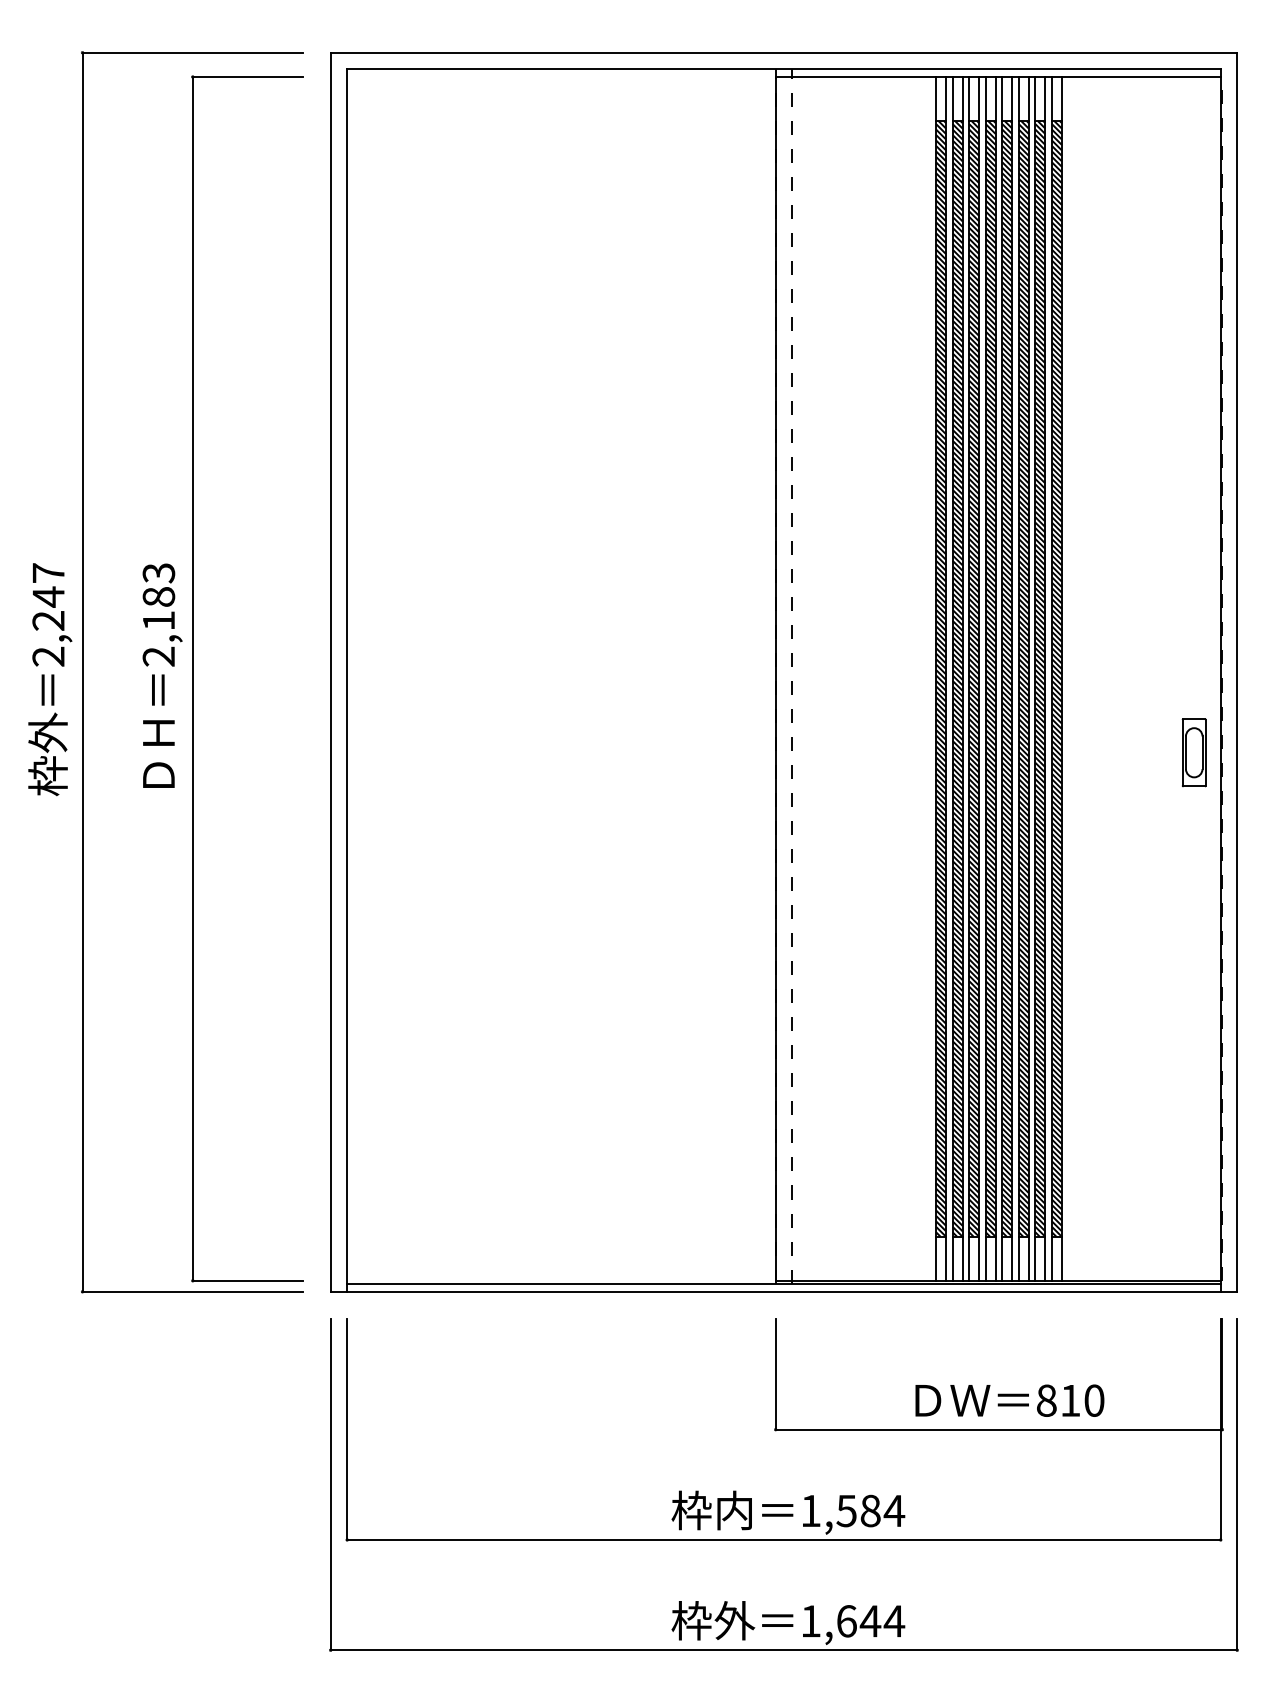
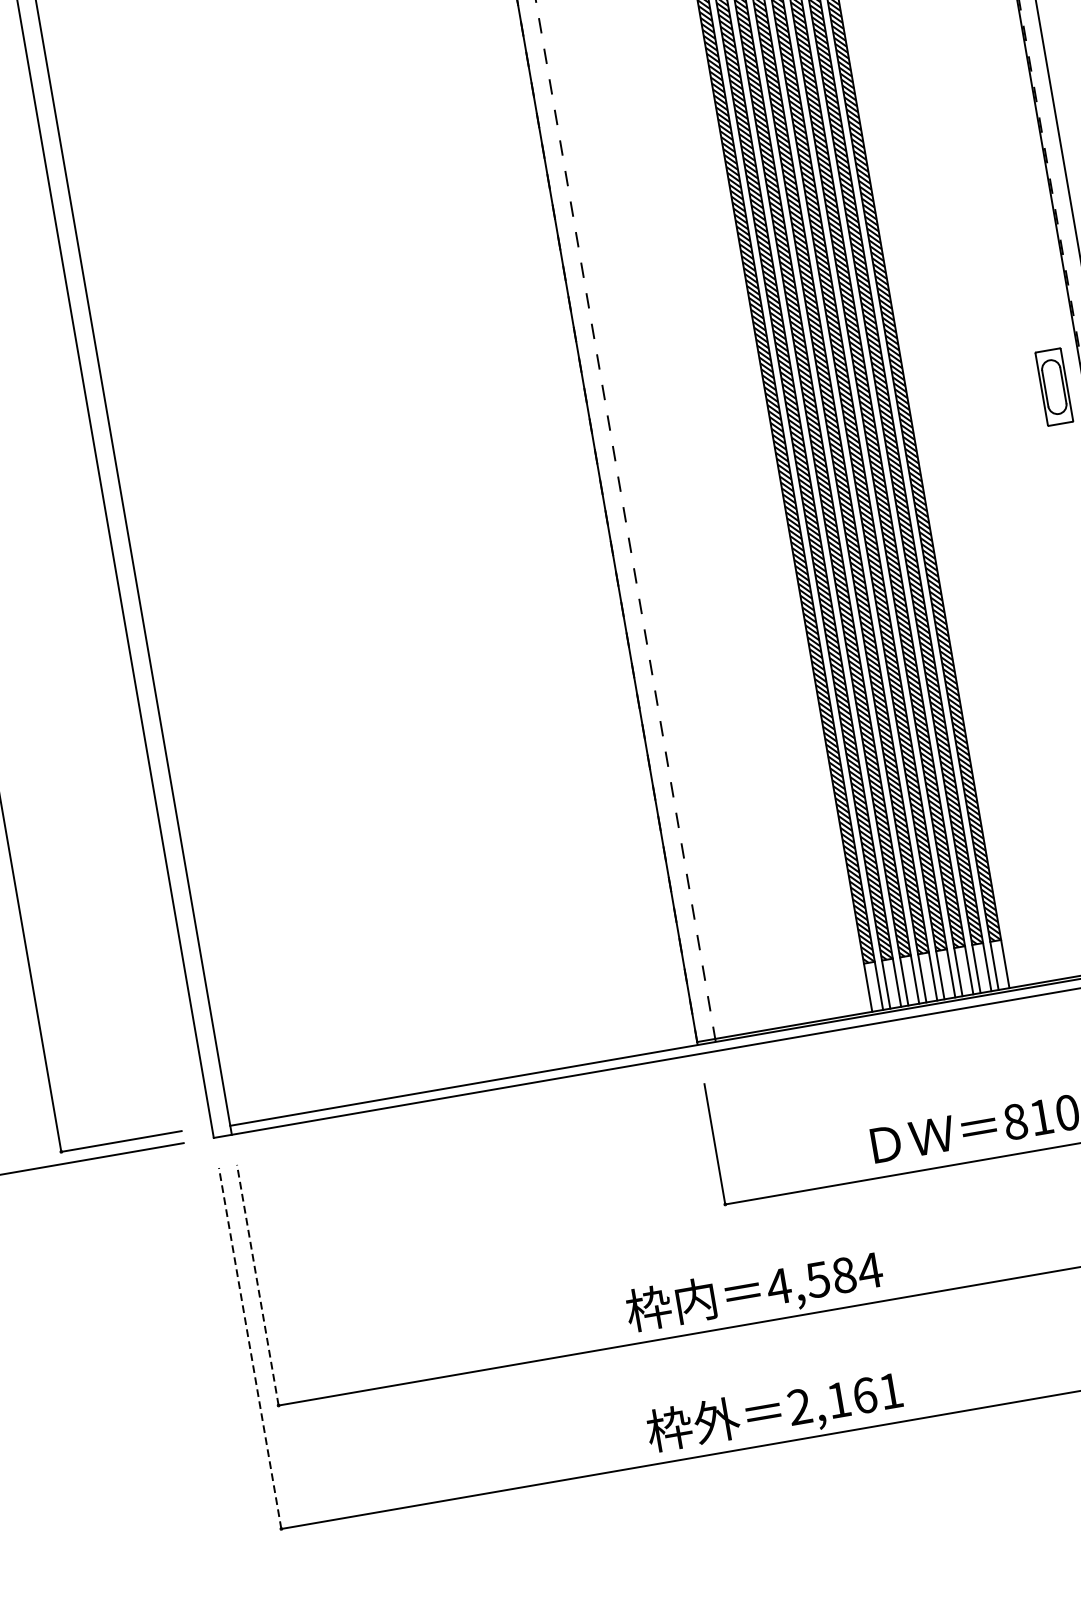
line: (347, 1429) -> (258, 1284), solid -> dashed
line: (330, 1484) -> (249, 1348), solid -> dashed
text: (810, 1510) -> (778, 1286), 1,584 -> 4,584
text: (853, 1621) -> (846, 1399), 1,644 -> 2,161

